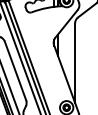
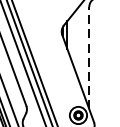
line: (75, 63) -> (89, 58), solid -> dashed

